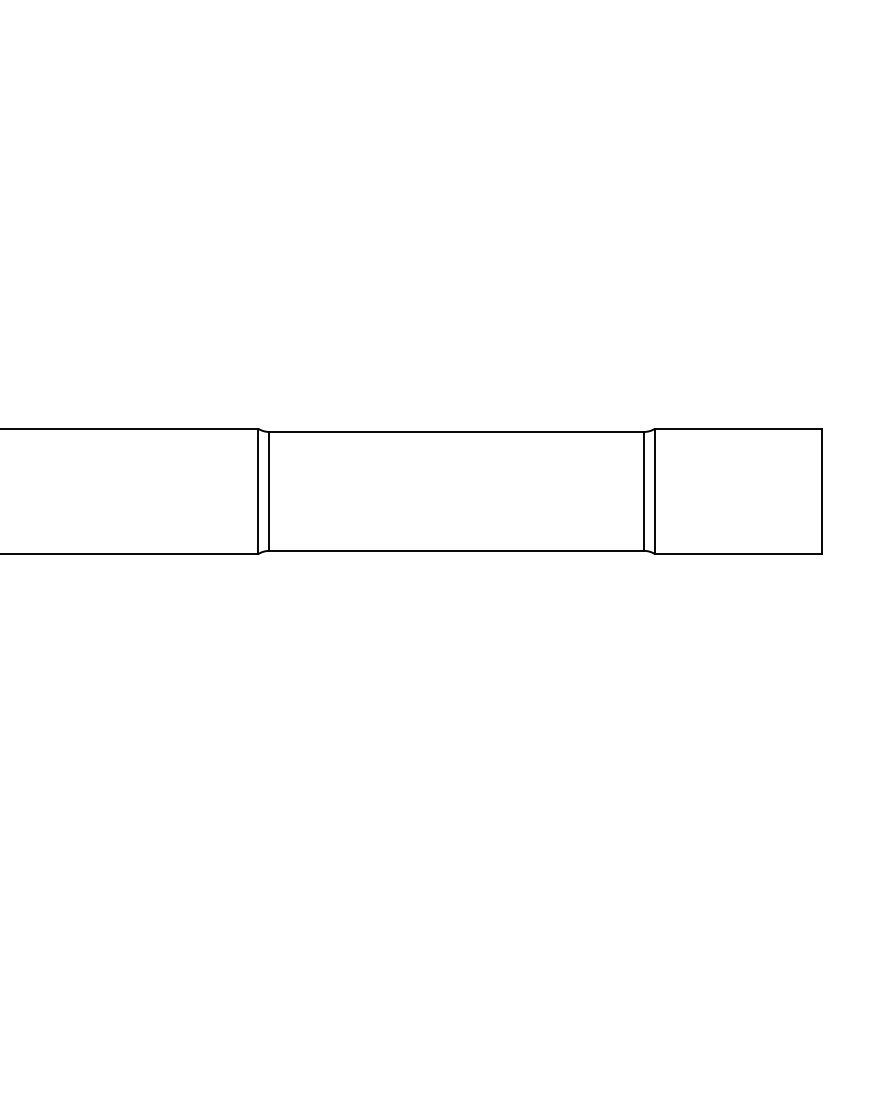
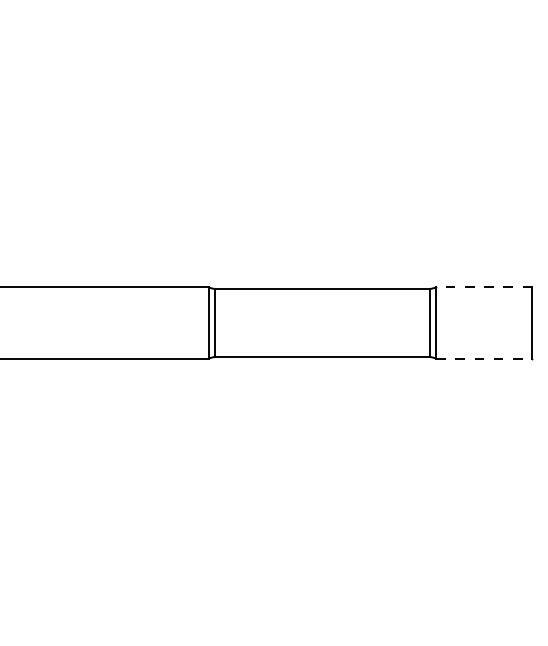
line: (738, 429) -> (484, 287), solid -> dashed
line: (738, 553) -> (484, 358), solid -> dashed

